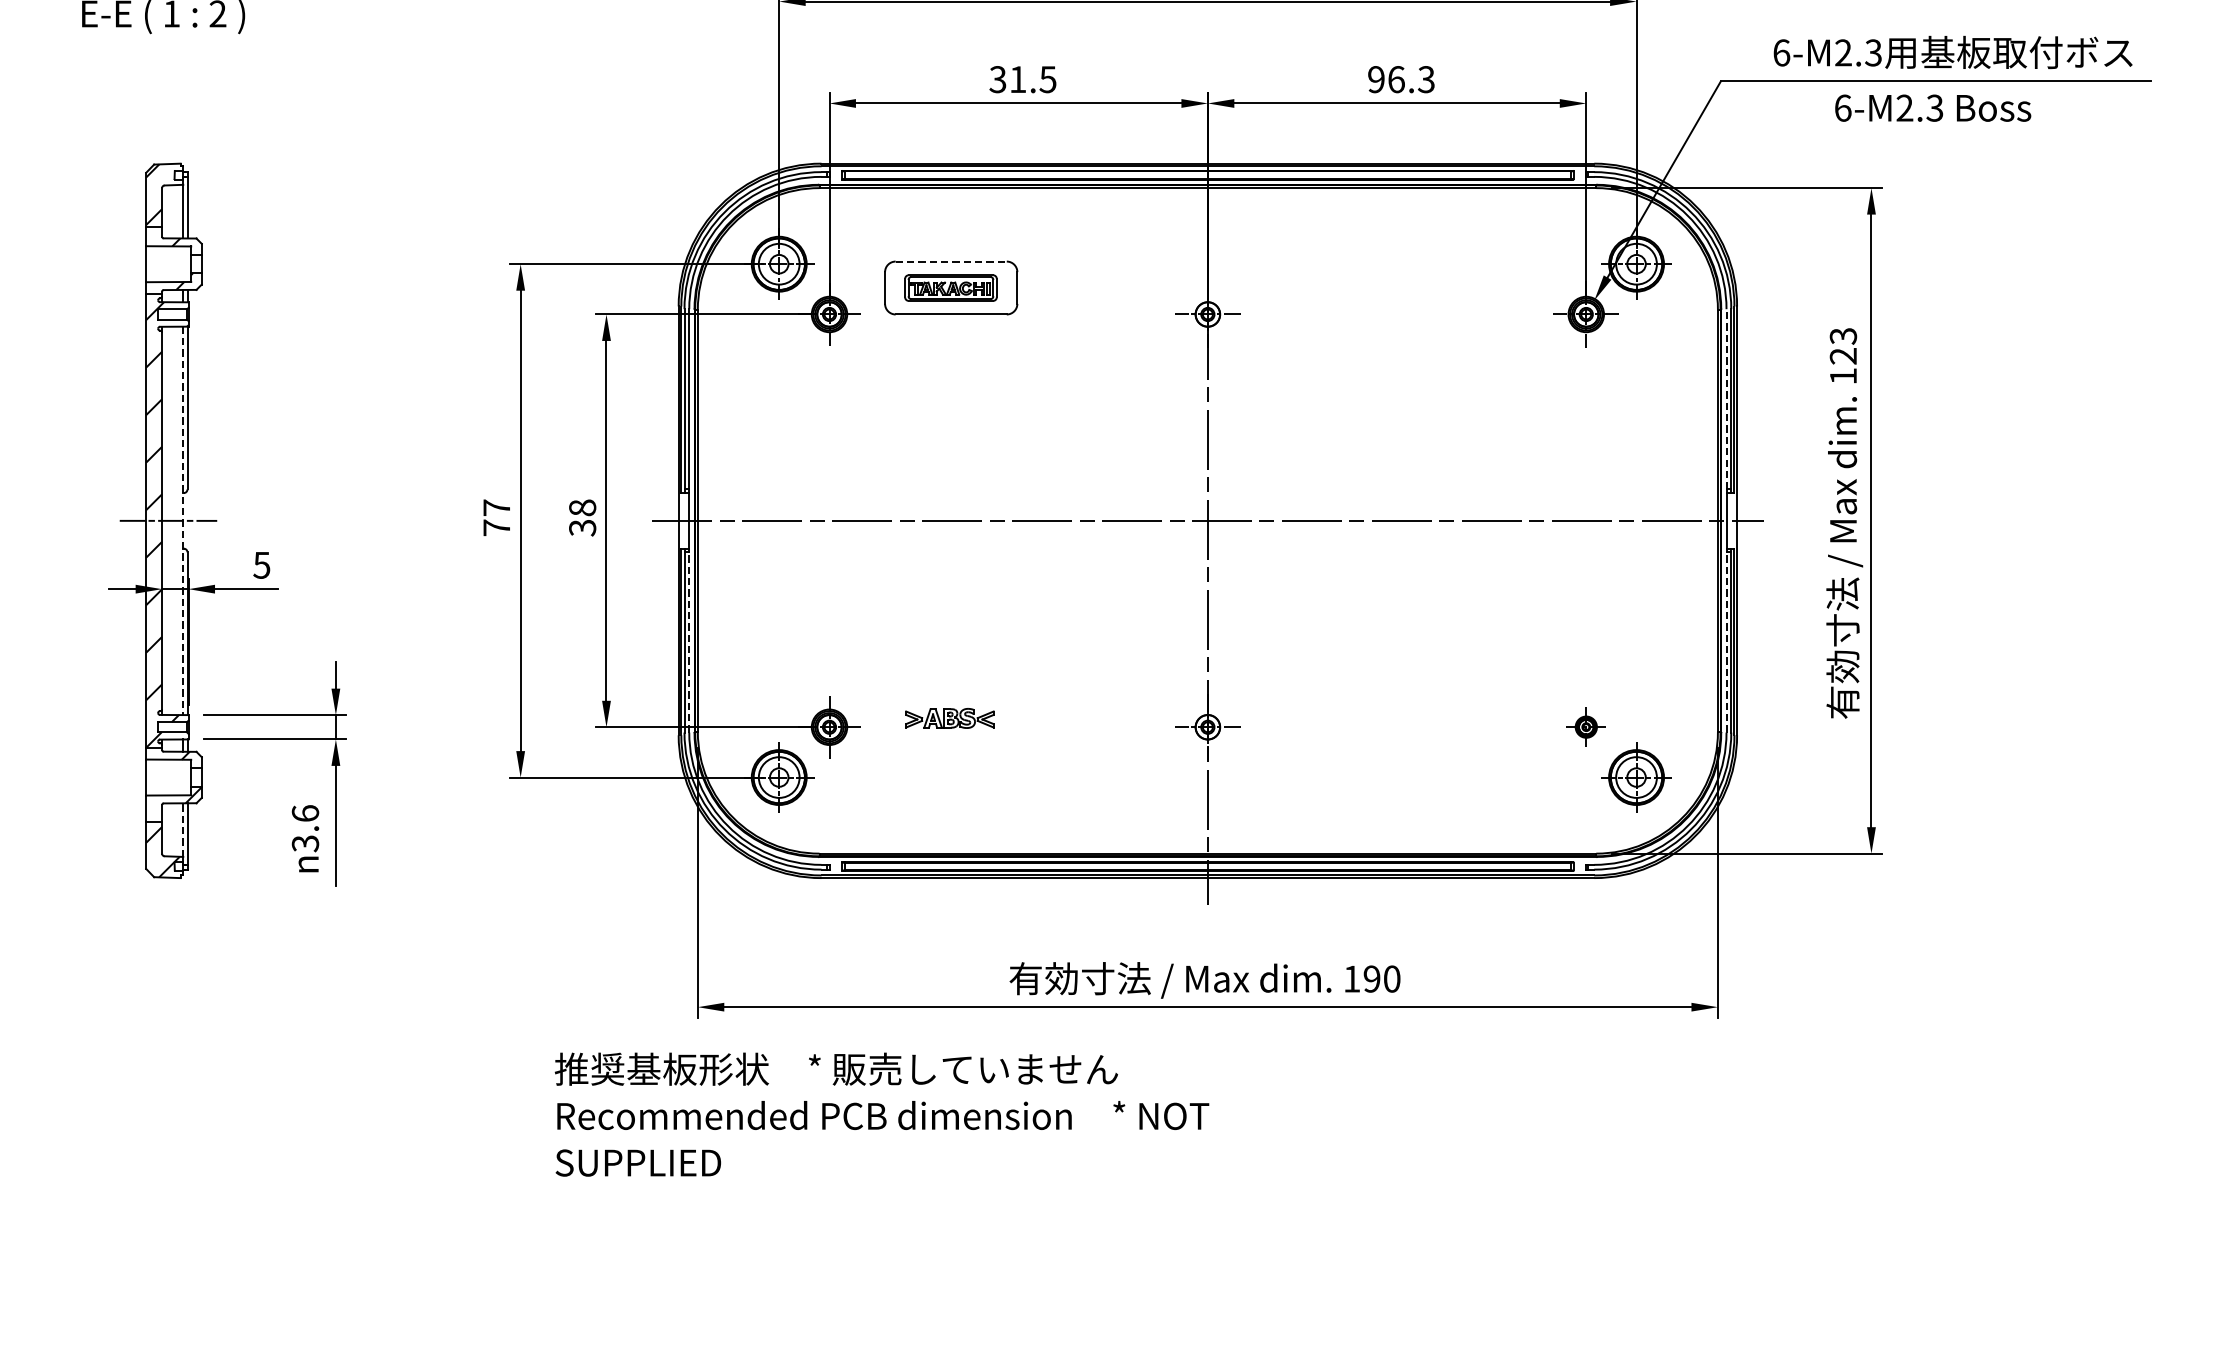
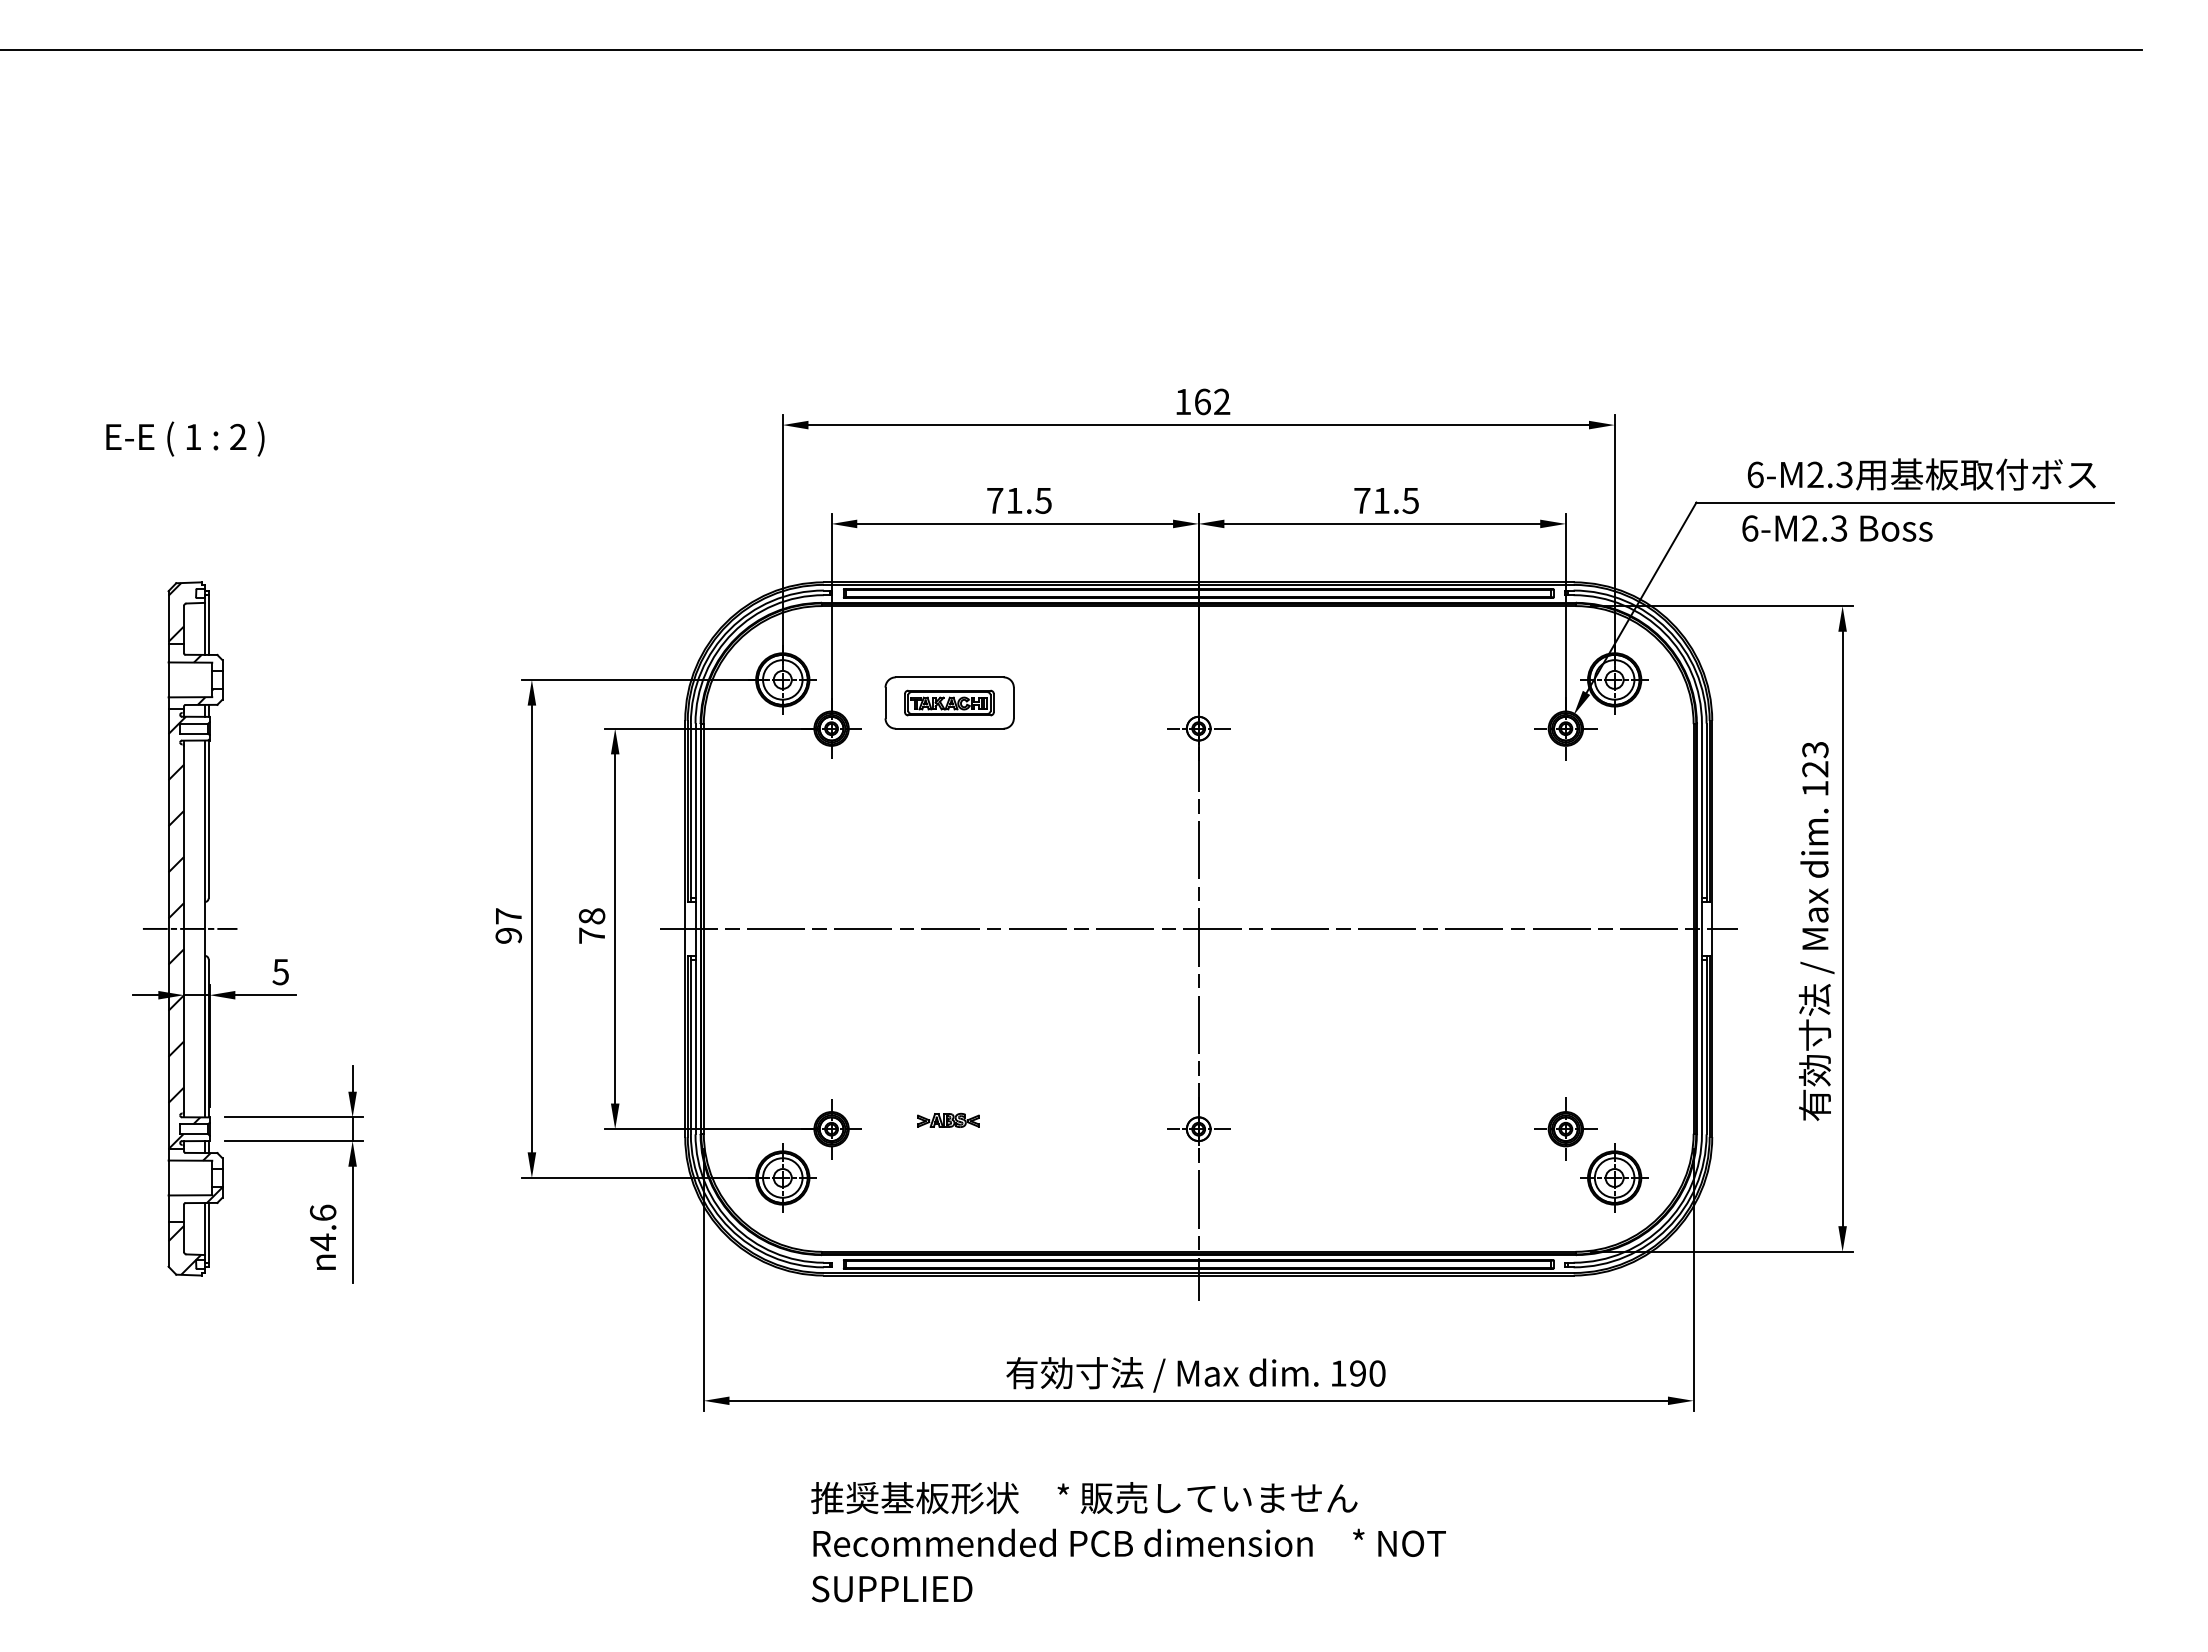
text: (997, 79) -> (994, 500), 31.5 -> 71.5
text: (1401, 79) -> (1386, 500), 96.3 -> 71.5
text: (1933, 108) -> (1837, 528), moved
line: (951, 261) -> (949, 677), dashed -> solid
line: (1726, 398) -> (1701, 810), dashed -> solid
line: (183, 521) -> (204, 929), dashed -> solid
text: (496, 527) -> (508, 935), 77 -> 97
text: (582, 527) -> (591, 935), 38 -> 78
line: (689, 642) -> (695, 1046), dashed -> solid
line: (1726, 642) -> (1701, 1046), dashed -> solid
part: (949, 717) -> (948, 1119), size x0.71
part: (1585, 726) -> (1565, 1128), size x1.67
line: (183, 829) -> (204, 1228), dashed -> solid
text: (304, 844) -> (322, 1242), 3.6 -> 4.6
text: (881, 1115) -> (1128, 1542), moved

